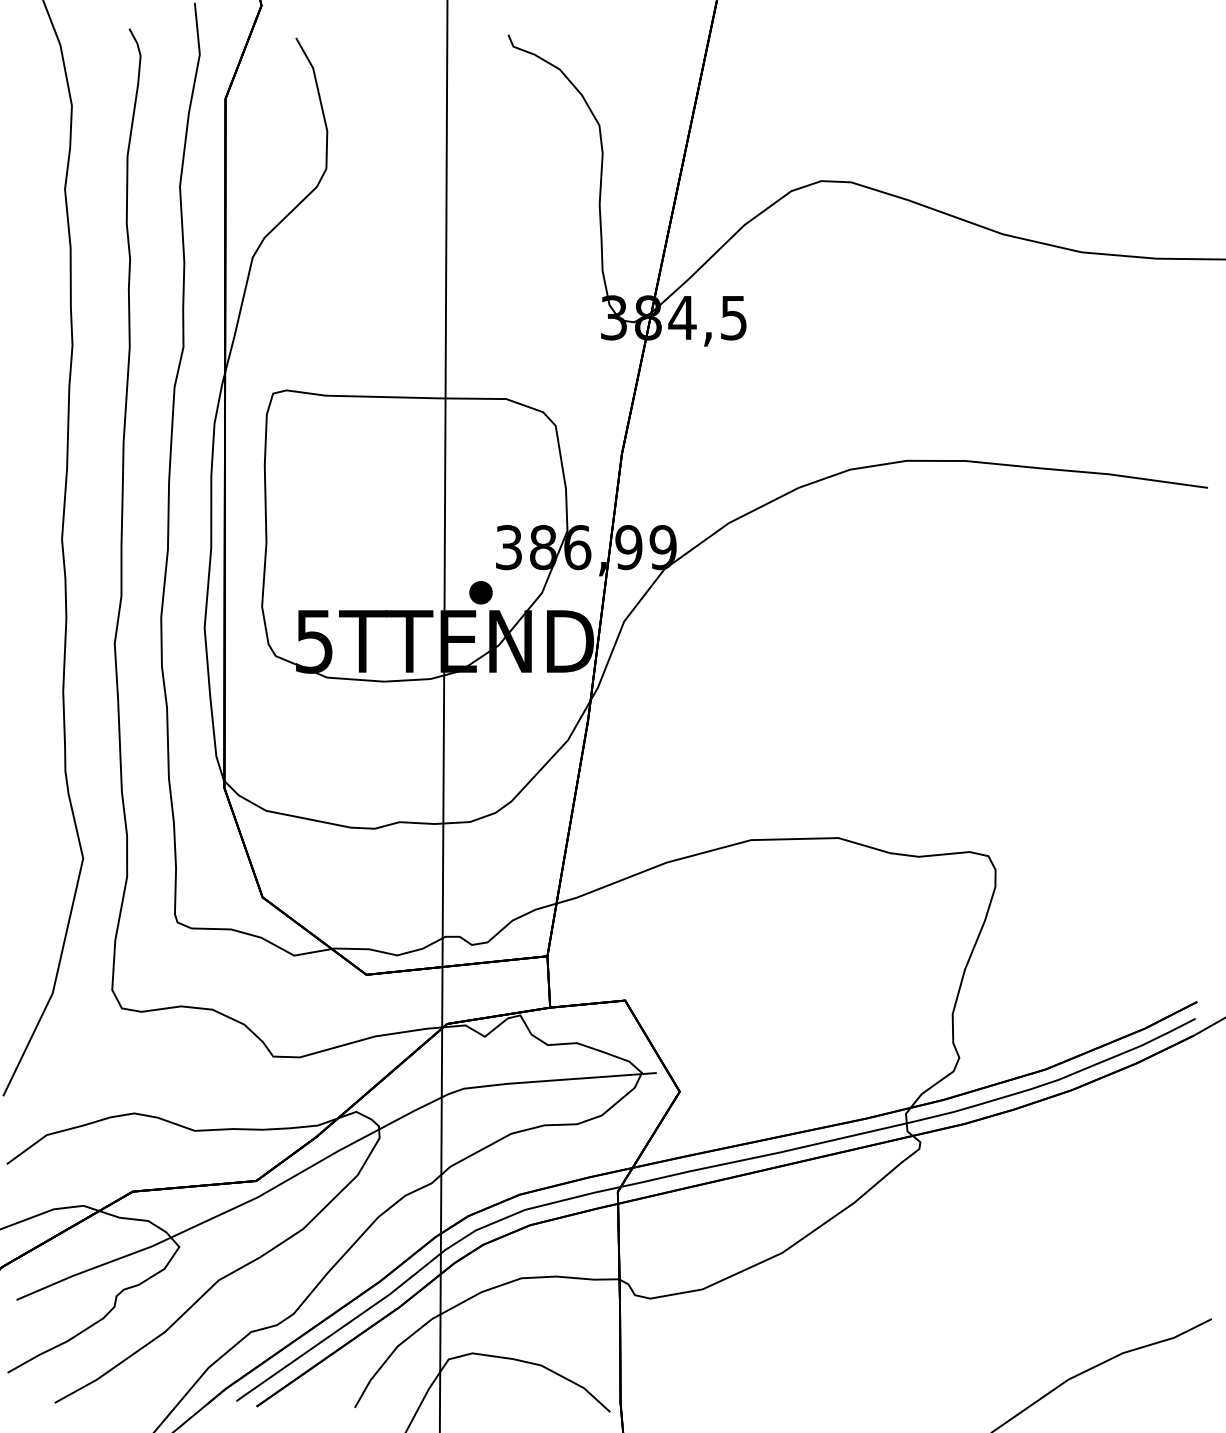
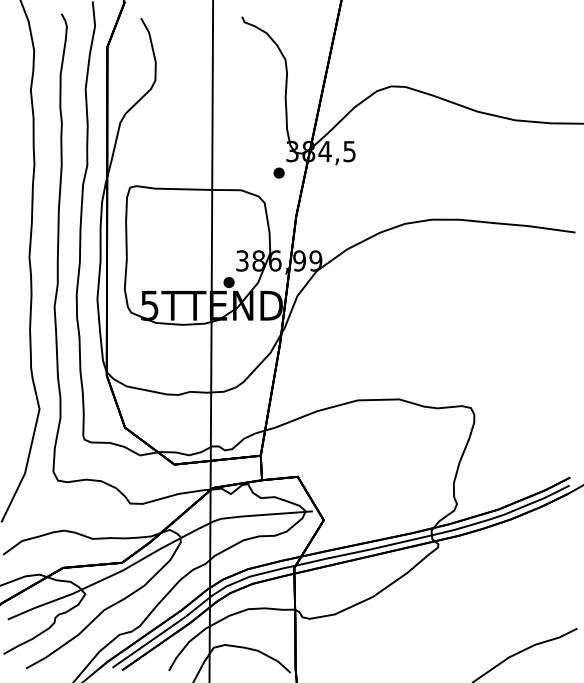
part: (584, 361) -> (278, 172), added

